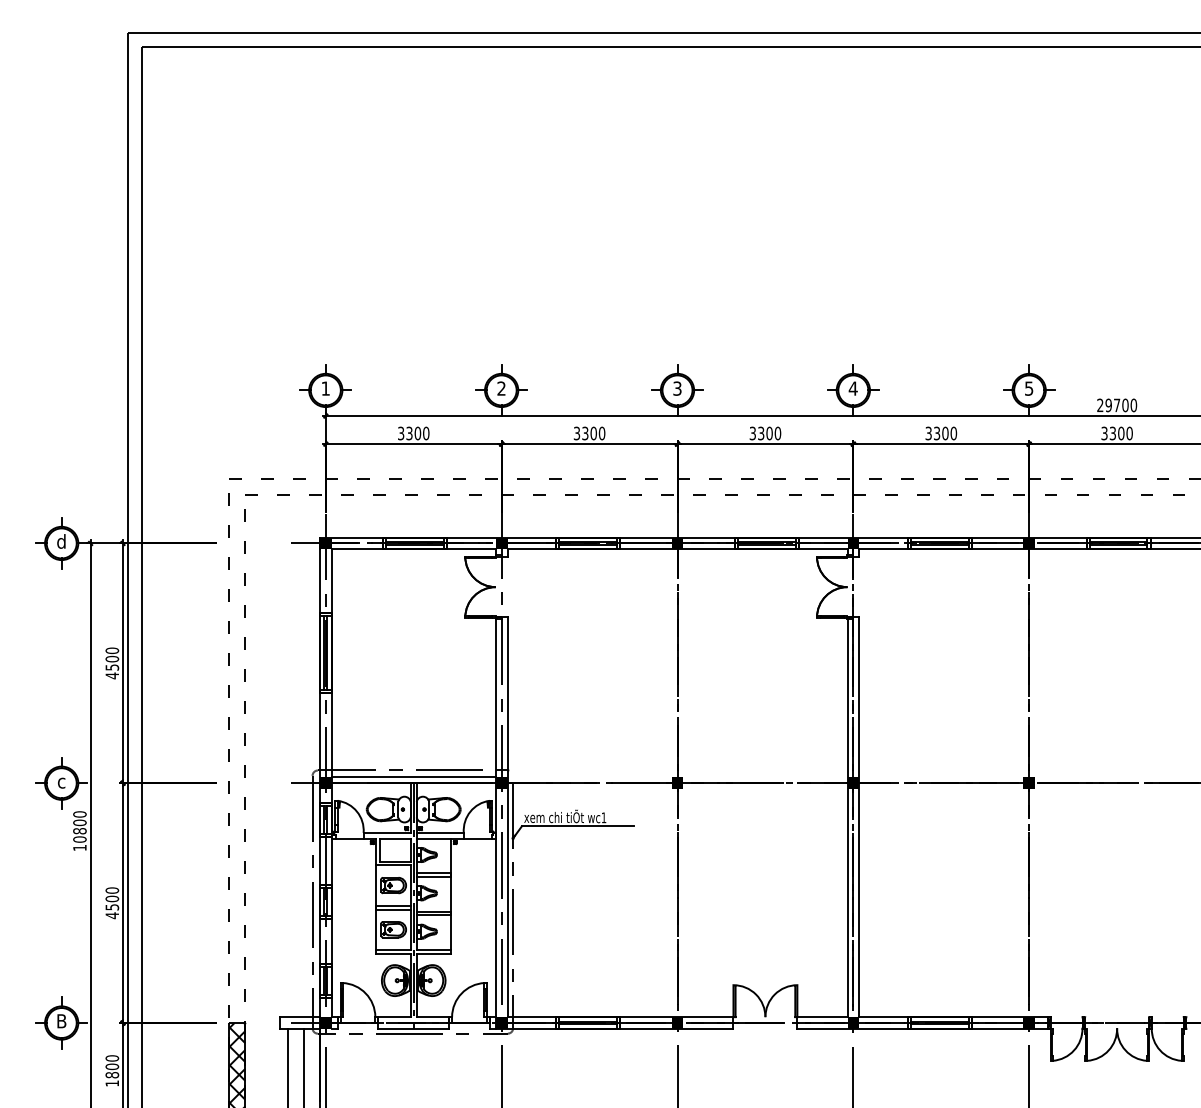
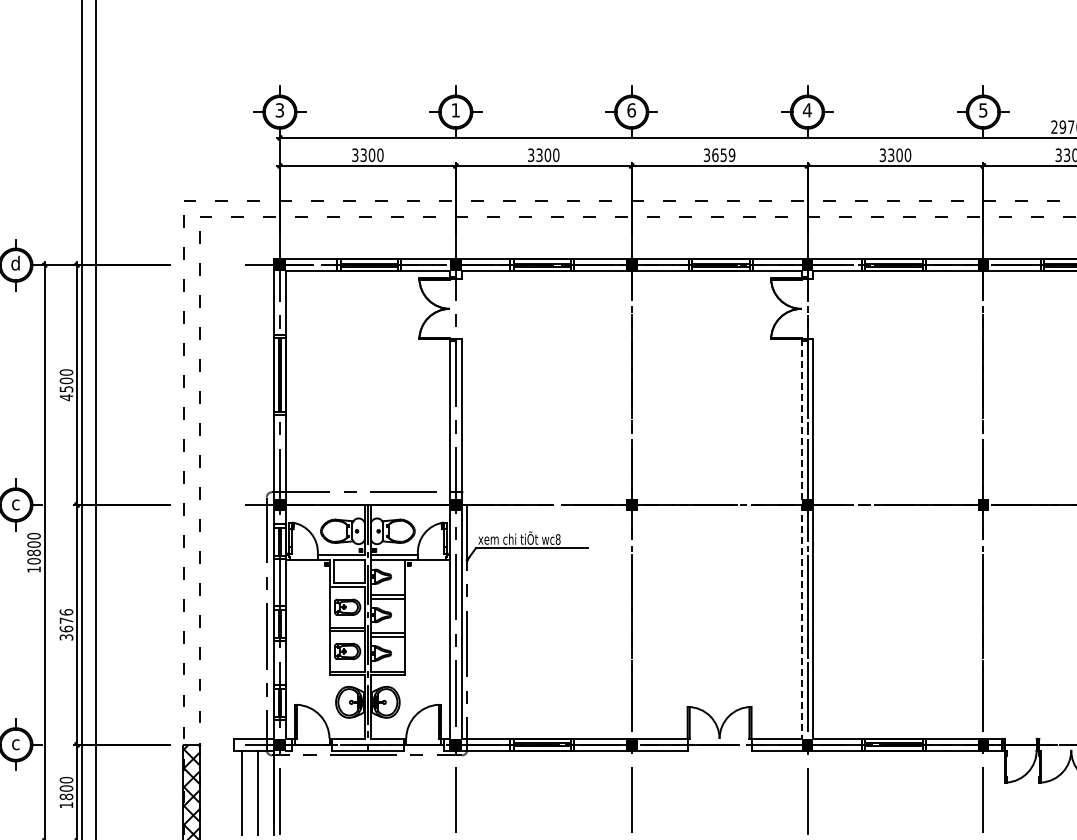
text: (325, 388) -> (279, 110), 1 -> 3
text: (501, 388) -> (455, 110), 2 -> 1
text: (677, 388) -> (631, 110), 3 -> 6
text: (769, 433) -> (723, 155), 3300 -> 3659
line: (413, 777) -> (367, 499), removed
text: (603, 817) -> (557, 539), wc1 -> wc8
line: (847, 817) -> (801, 539), solid -> dashed
text: (112, 903) -> (66, 625), 4500 -> 3676
text: (61, 1021) -> (15, 743), B -> c

